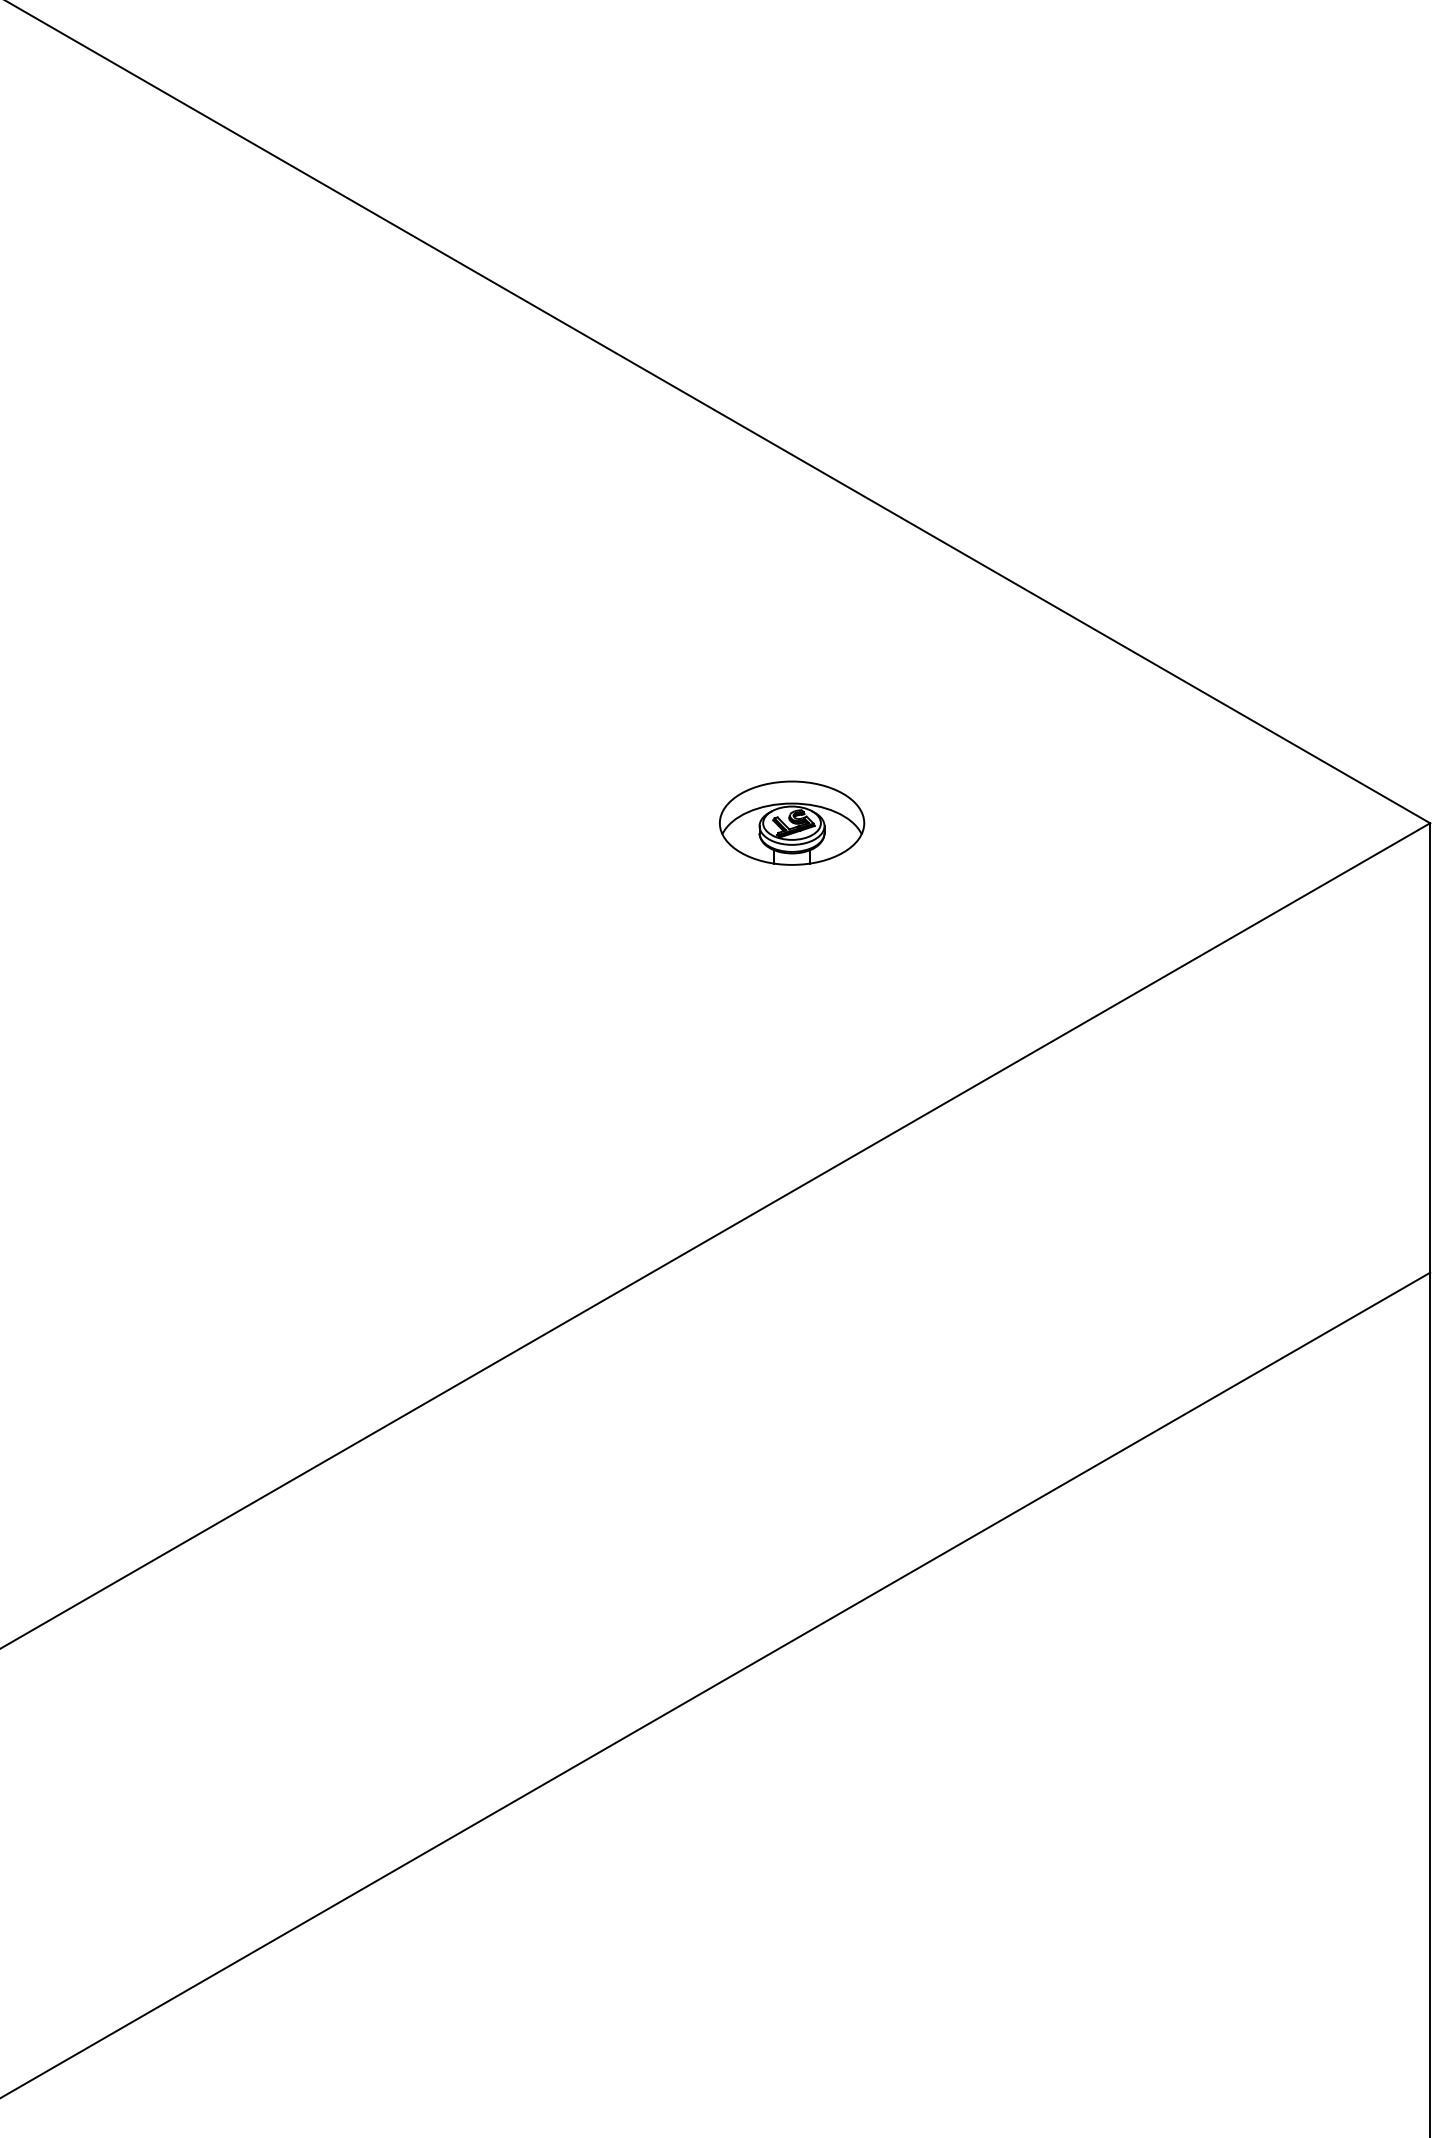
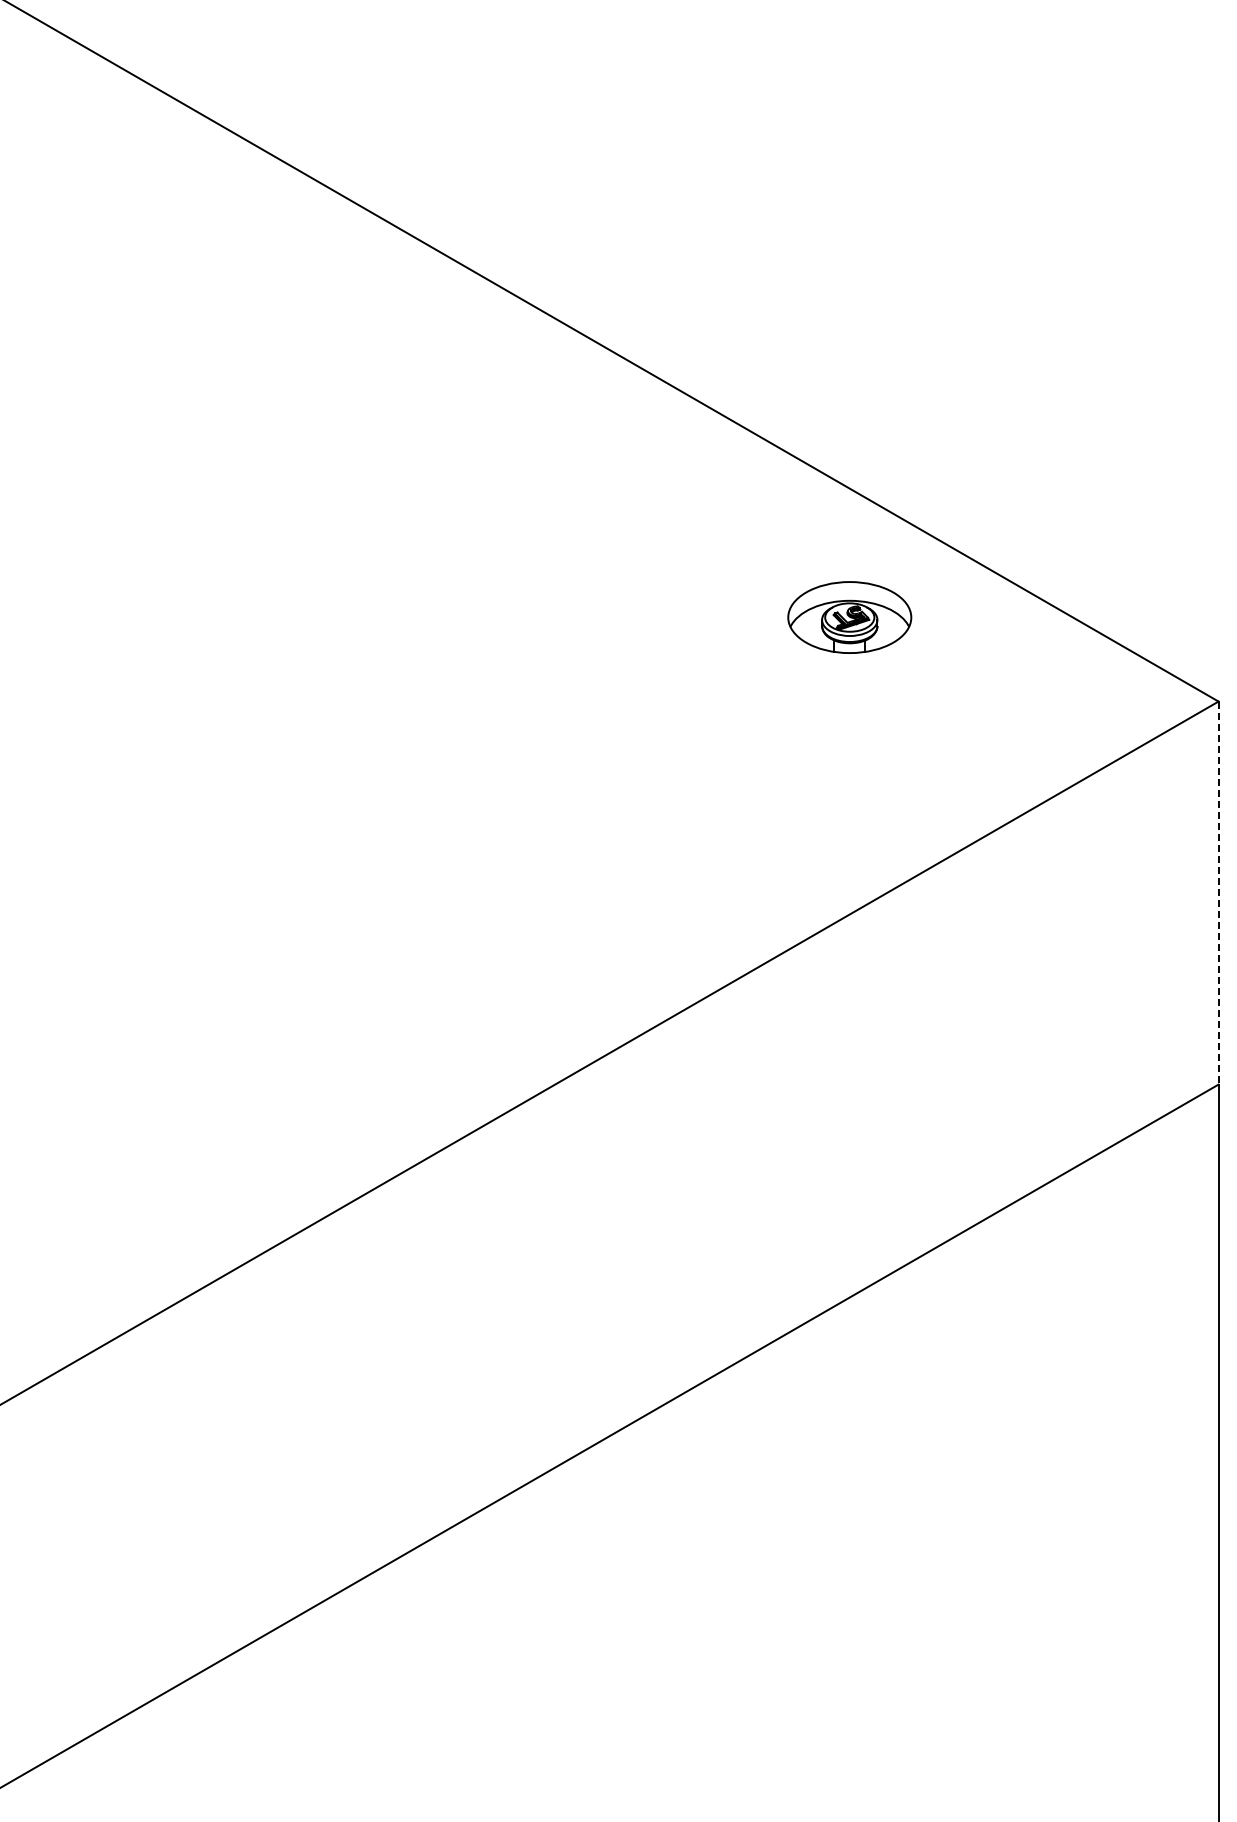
part: (791, 823) -> (849, 617), moved
line: (1430, 1048) -> (1218, 893), solid -> dashed

